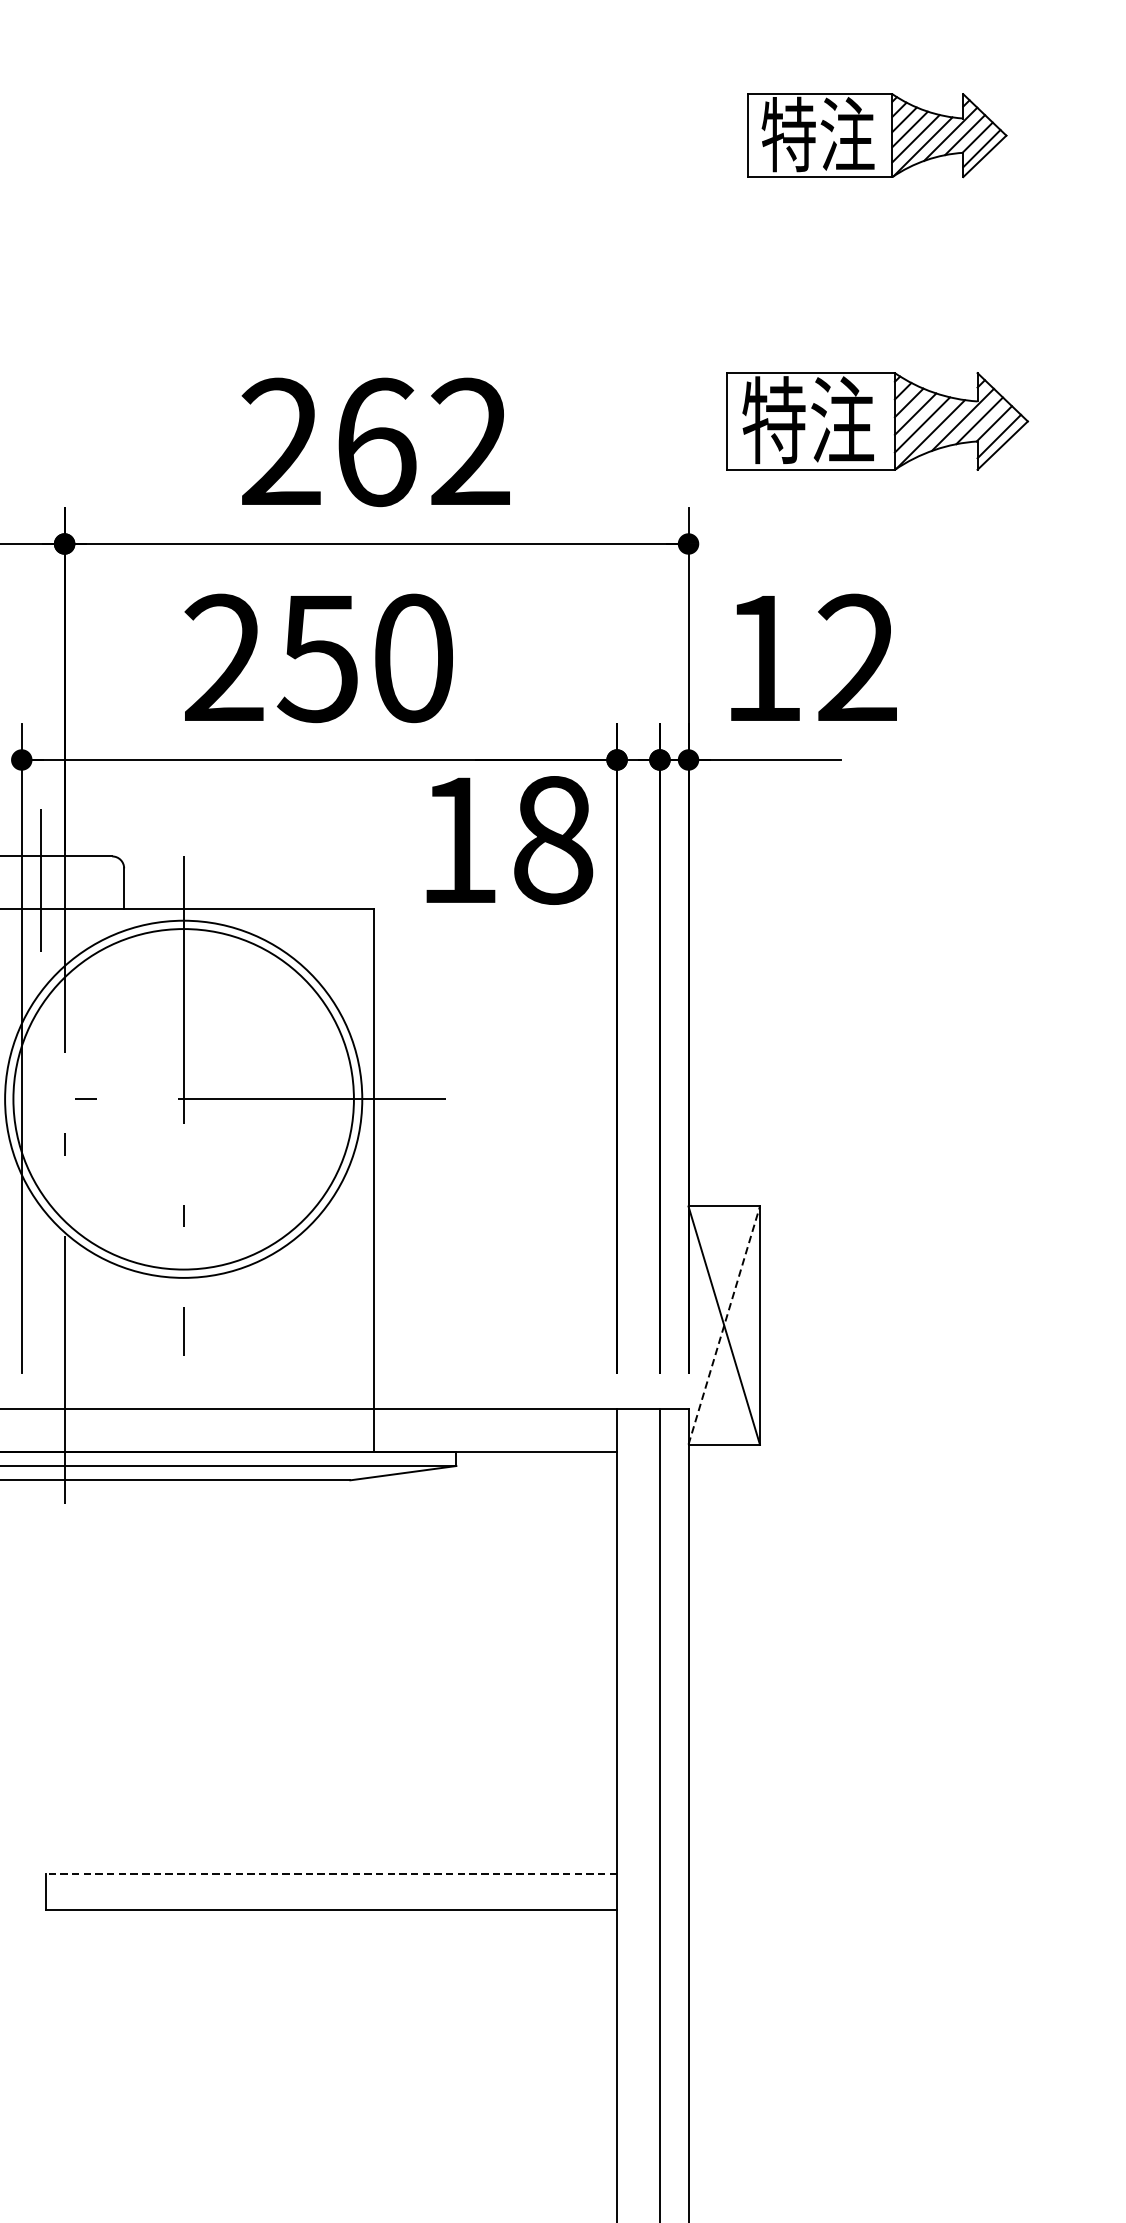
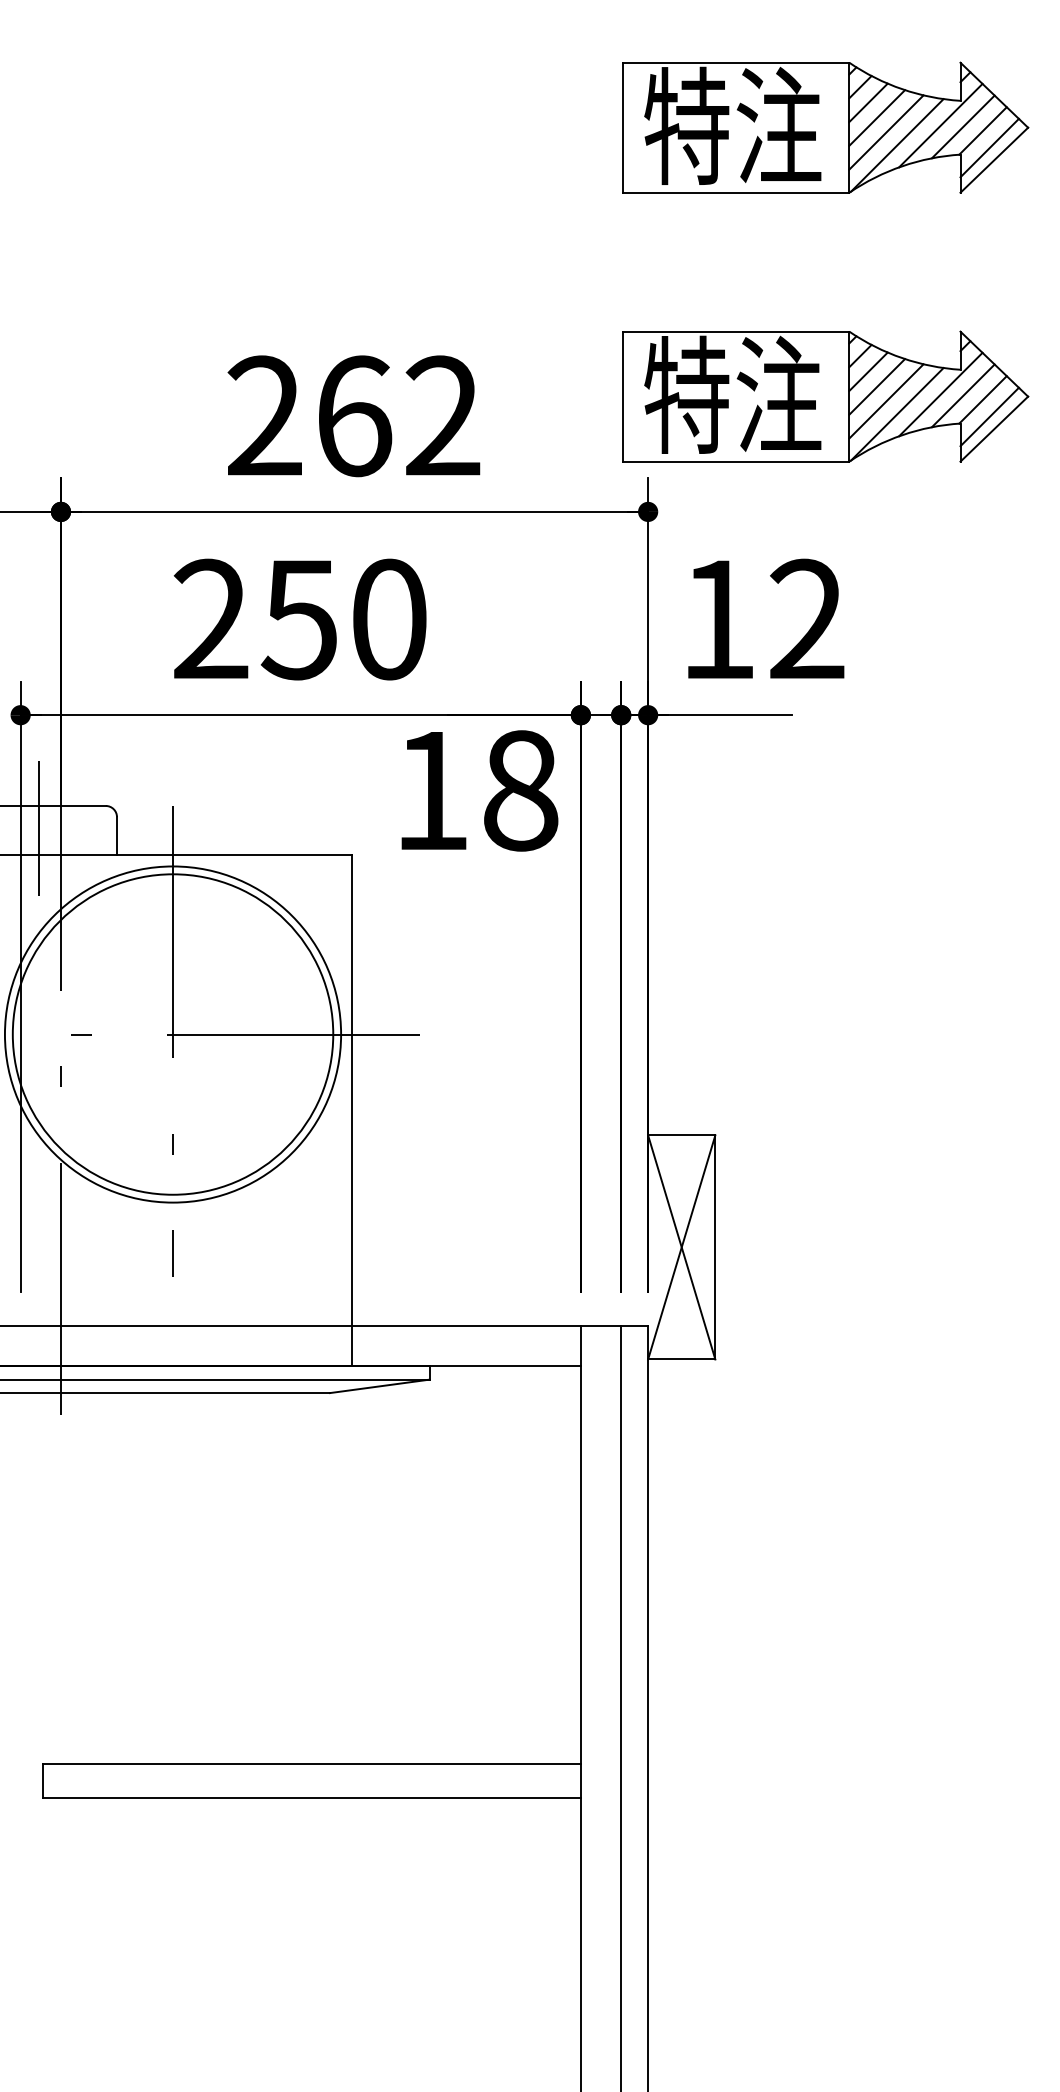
part: (876, 135) -> (825, 127), size x1.67
part: (876, 421) -> (825, 396), size x1.43
line: (723, 1325) -> (681, 1247), dashed -> solid
line: (330, 1873) -> (311, 1763), dashed -> solid

